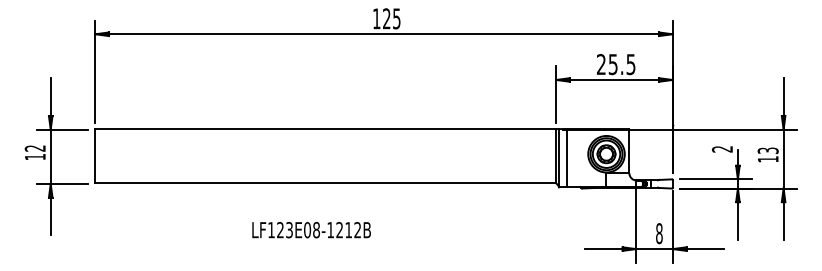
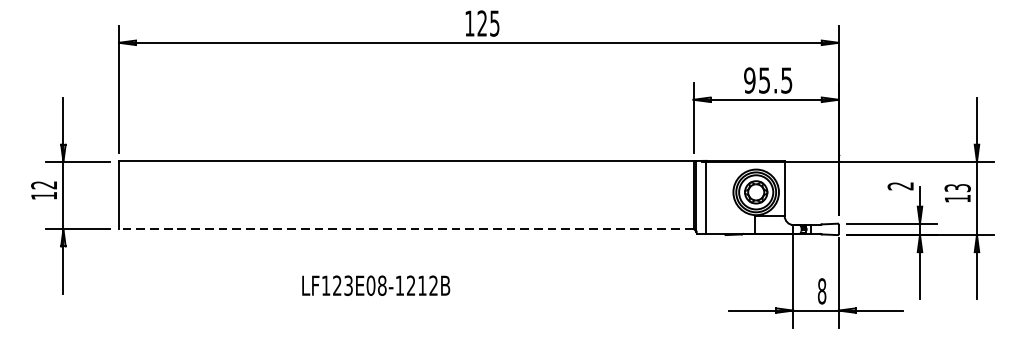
text: (600, 64) -> (748, 80), 25.5 -> 95.5
line: (325, 183) -> (405, 228), solid -> dashed
text: (311, 230) -> (376, 286), moved

